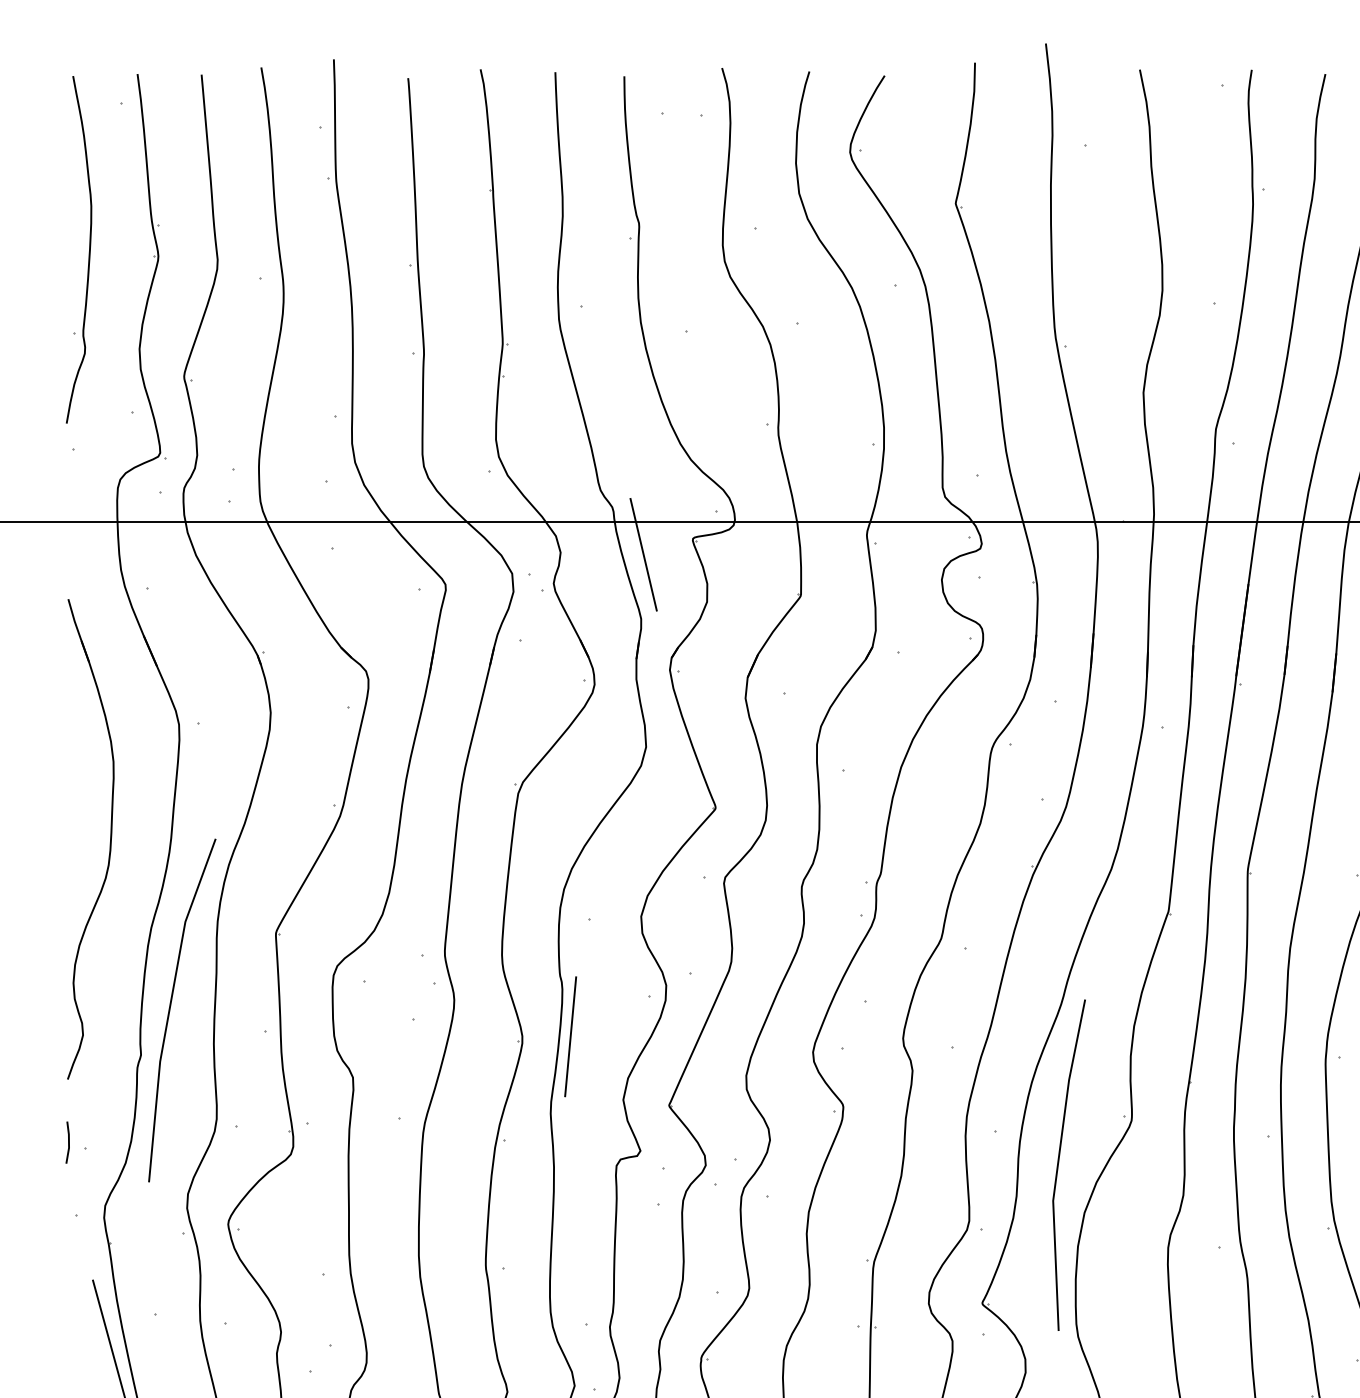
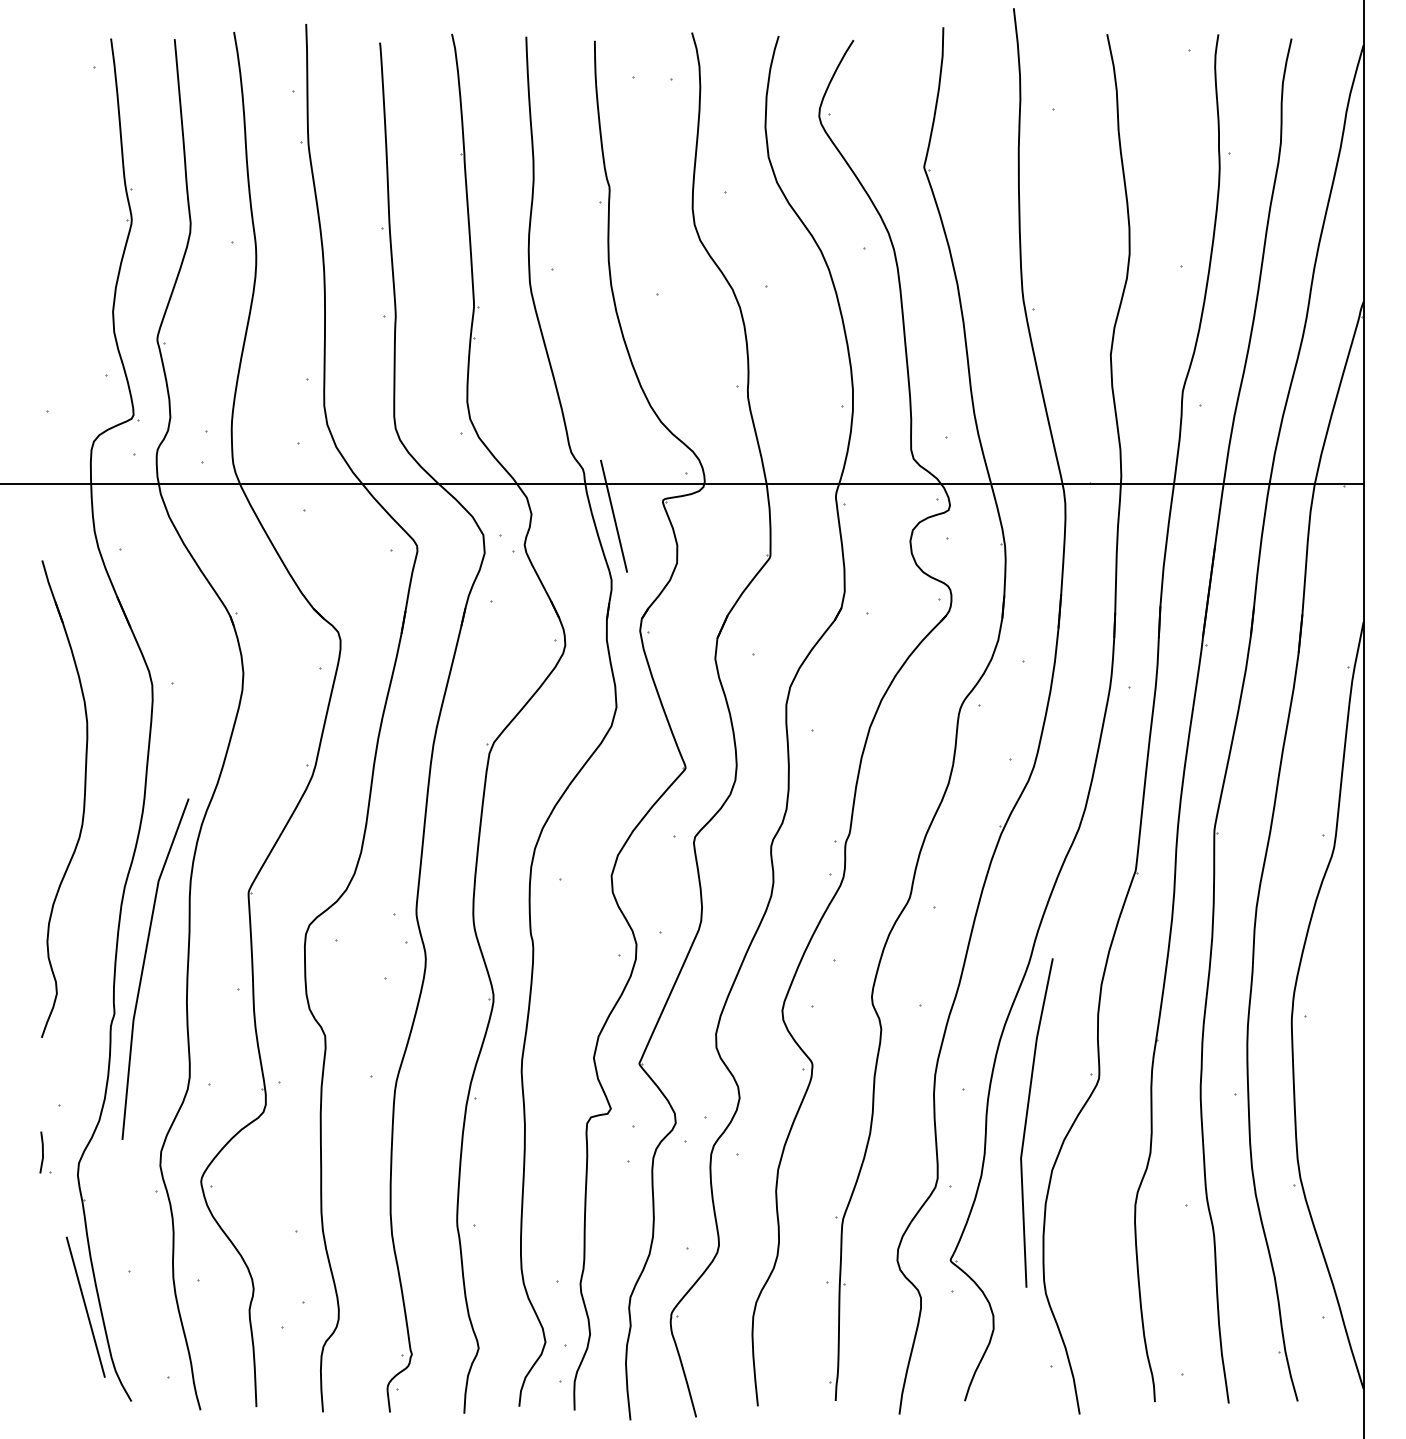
part: (88, 249) -> (62, 212), removed
line: (570, 1036) -> (541, 995), removed
line: (68, 1142) -> (42, 1152), moved

